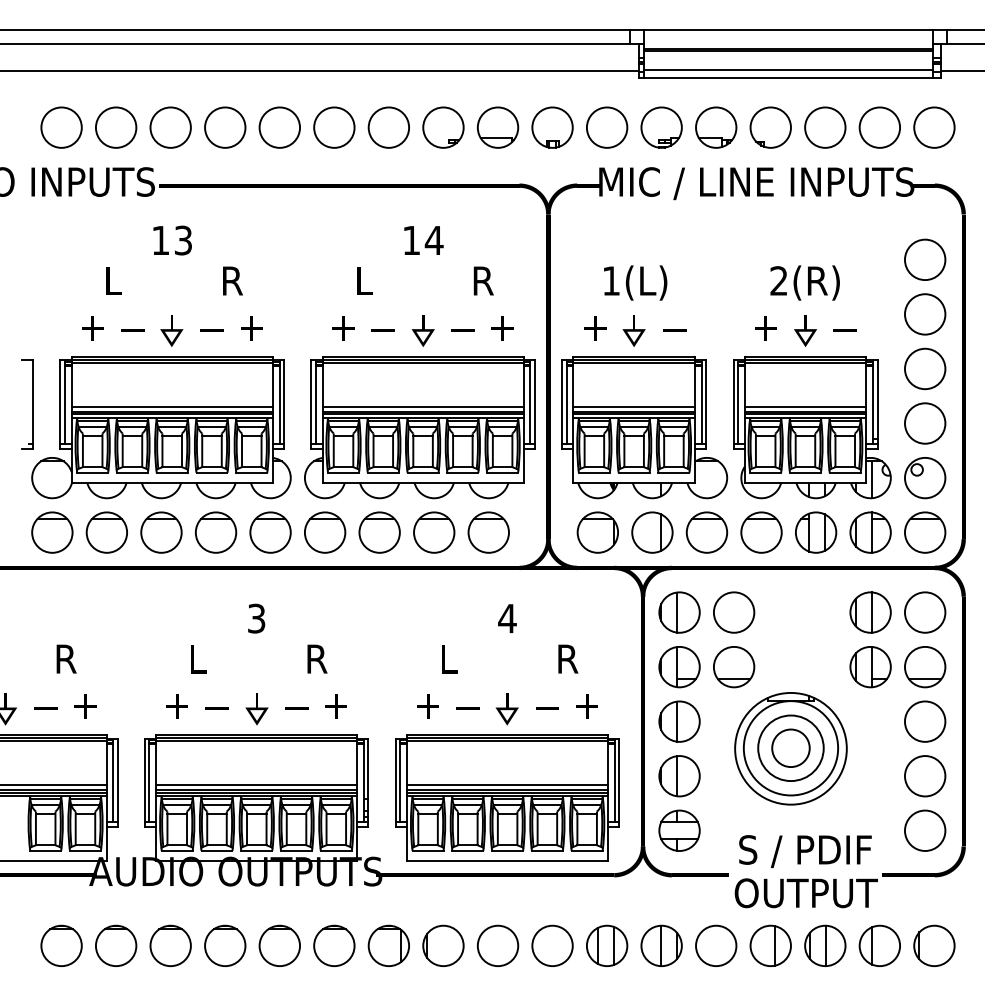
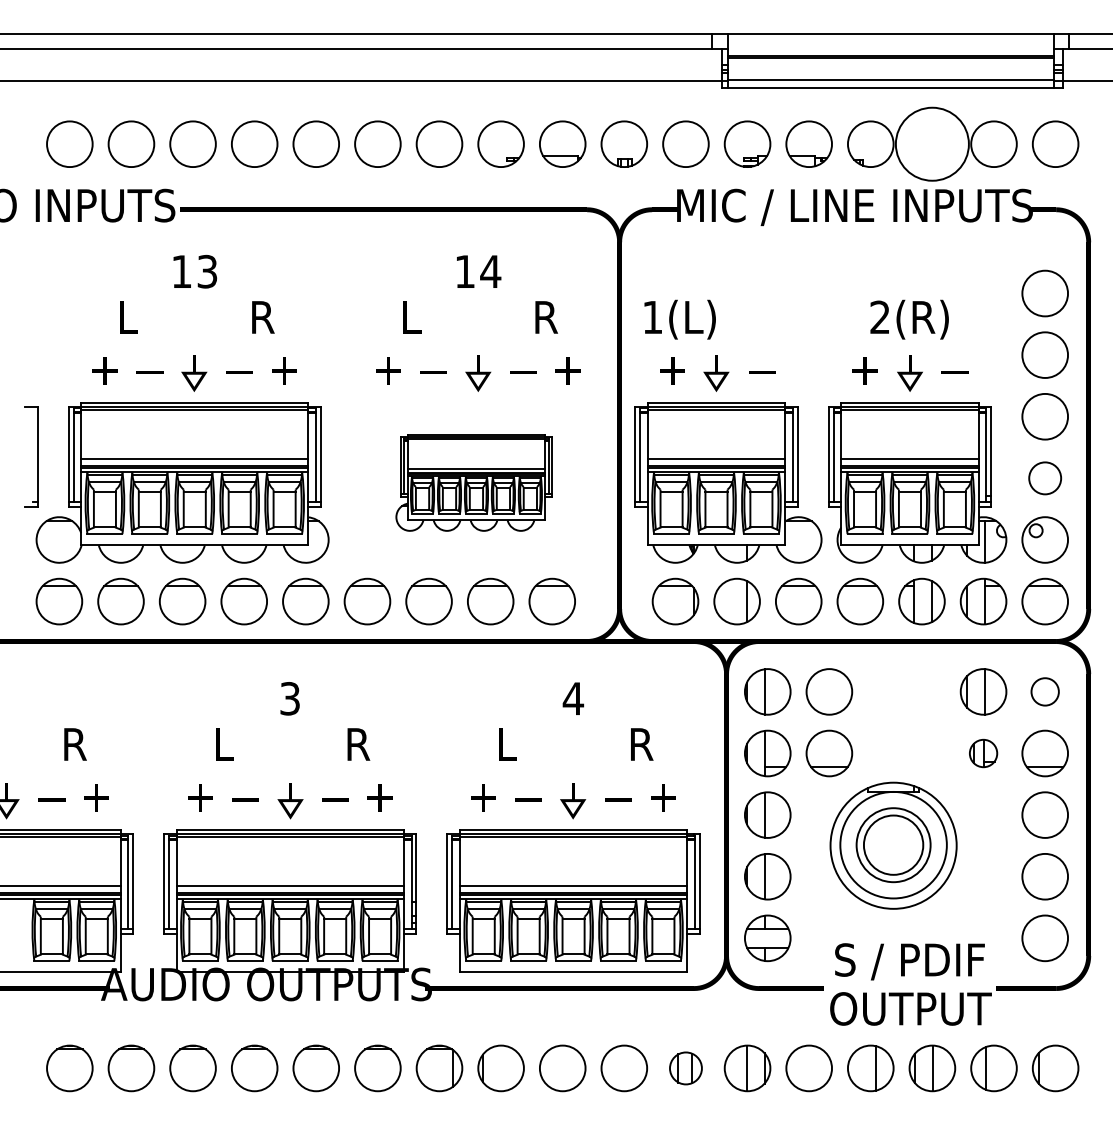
circle: (825, 127) -> (932, 144), size x1.6
text: (635, 282) -> (679, 319), moved
circle: (925, 423) -> (1045, 478), size x0.7
part: (419, 427) -> (473, 482), size x0.6
circle: (925, 612) -> (1045, 691), size x0.6
part: (870, 667) -> (983, 753), size x0.6
circle: (790, 748) -> (893, 845), size x1.4
part: (606, 946) -> (685, 1068), size x0.7

